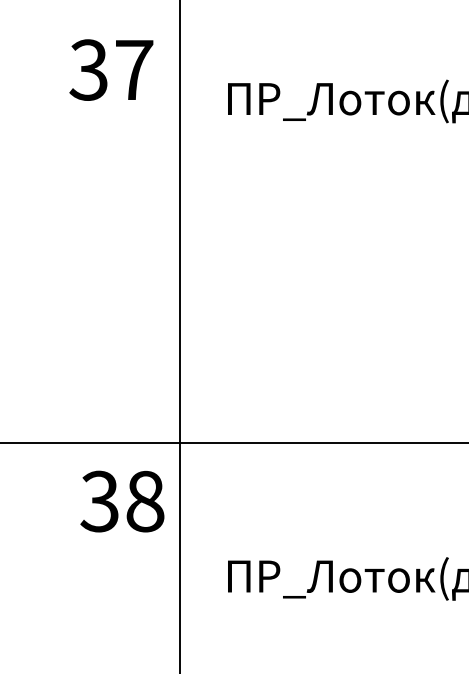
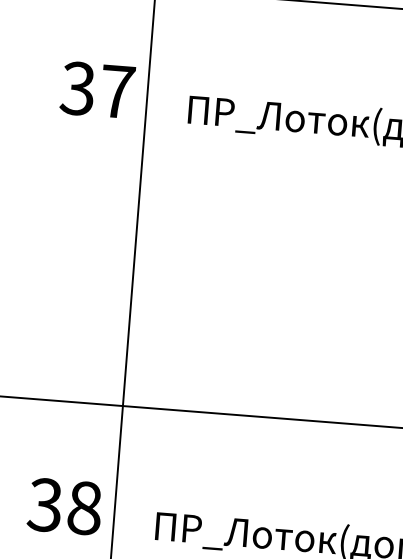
text: (111, 69) -> (97, 89), moved
text: (122, 501) -> (64, 506), moved

